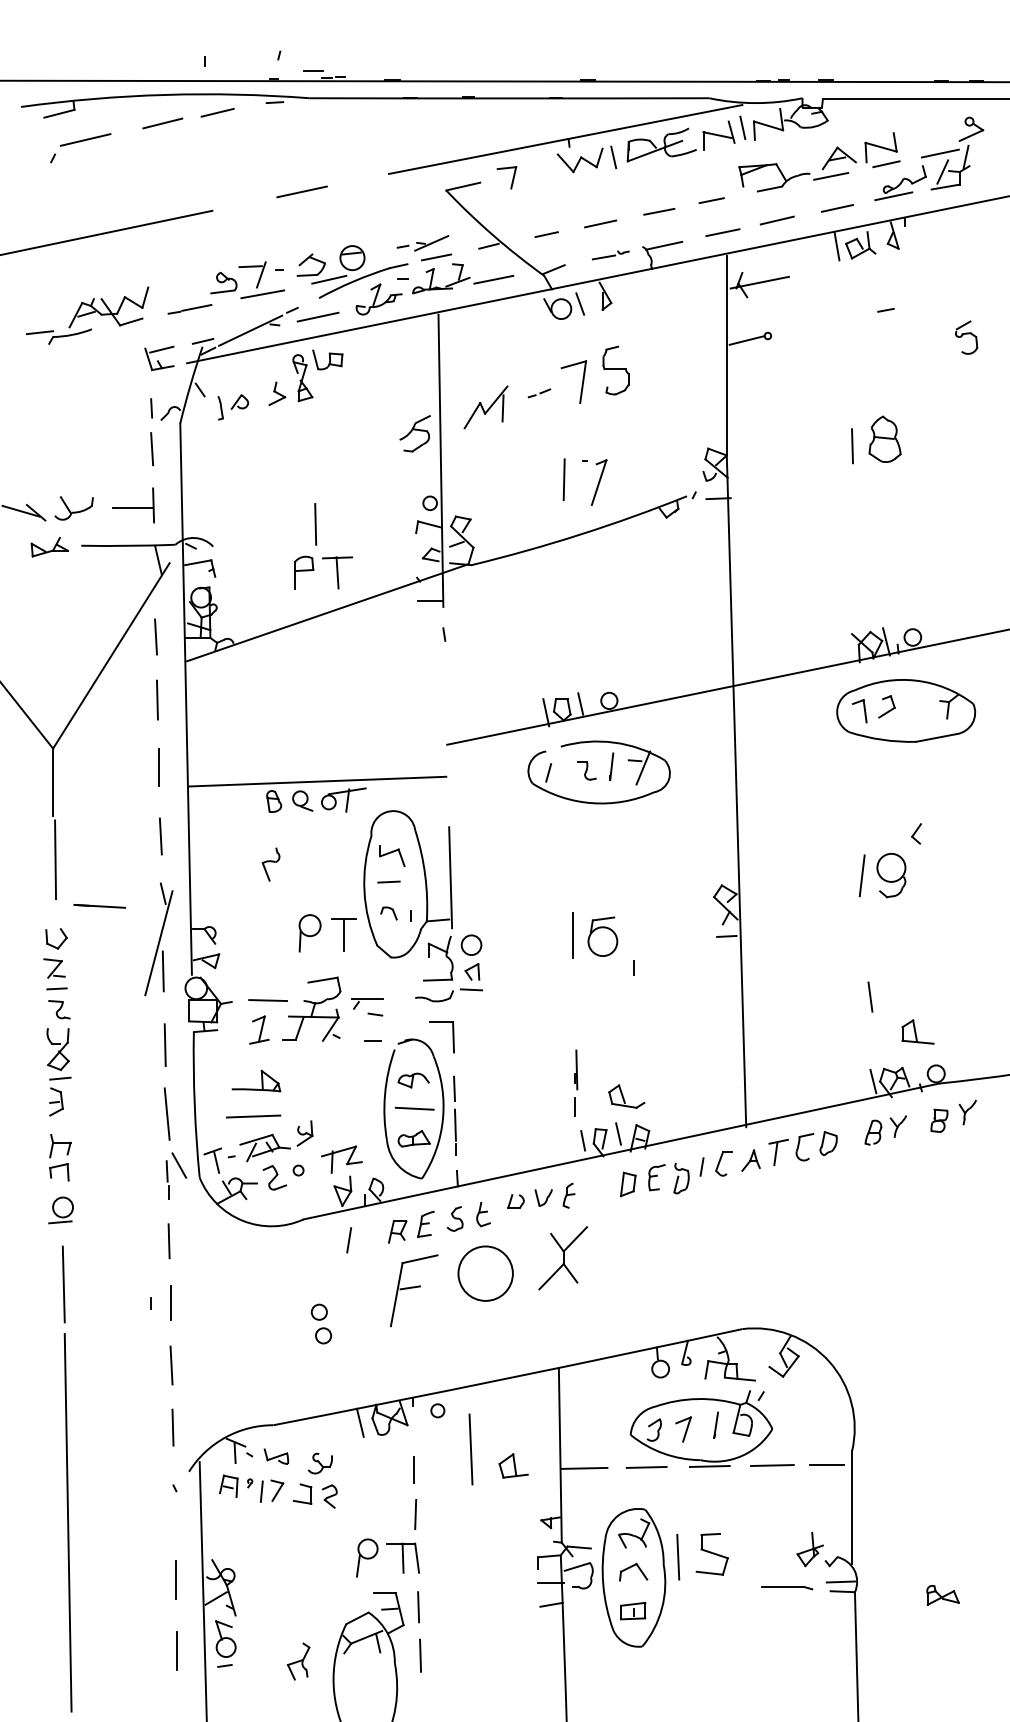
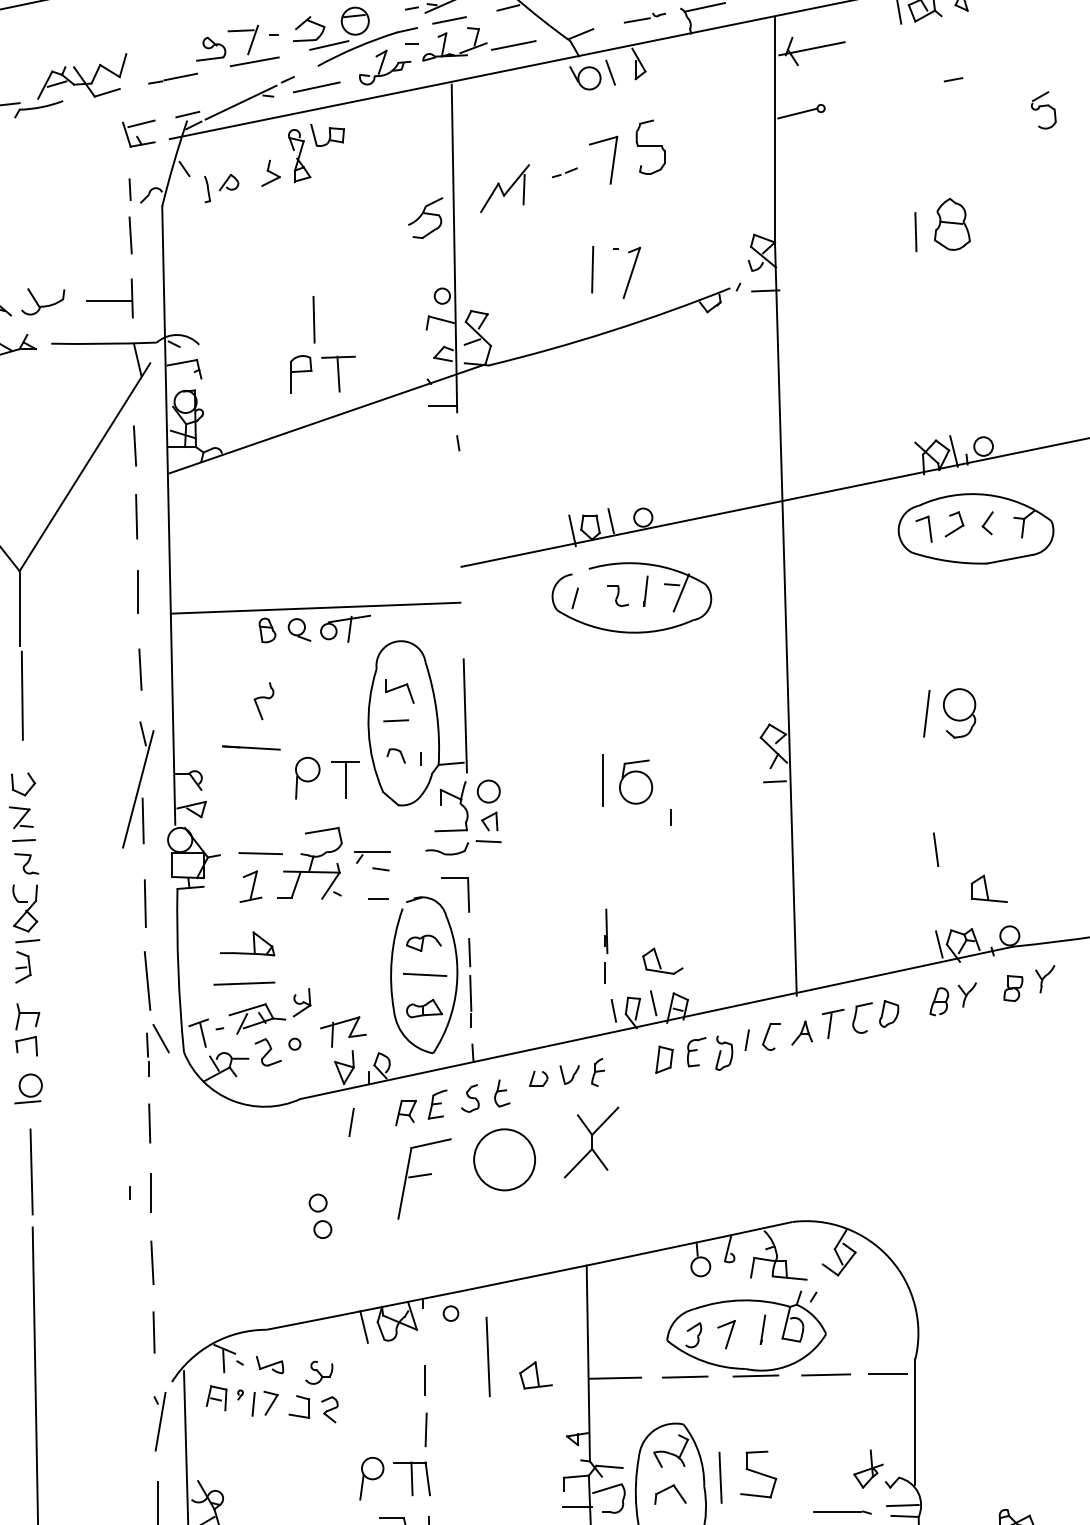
part: (916, 833) -> (987, 522), moved
line: (99, 906) -> (251, 748), moved
line: (178, 1506) -> (160, 1420), added

